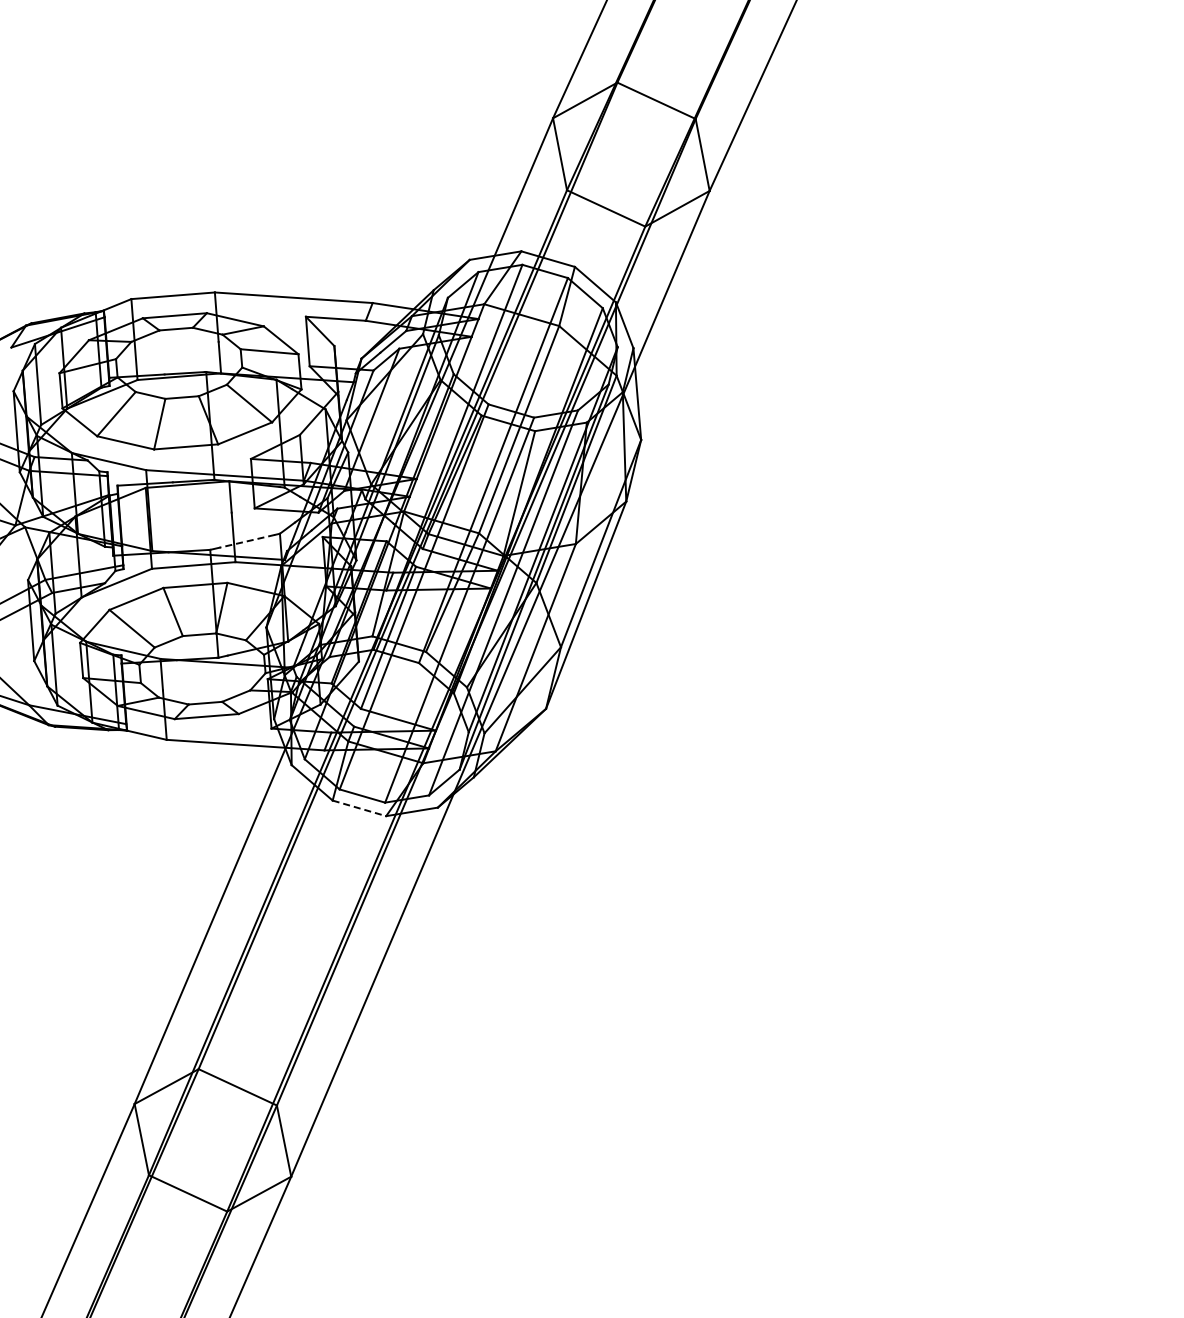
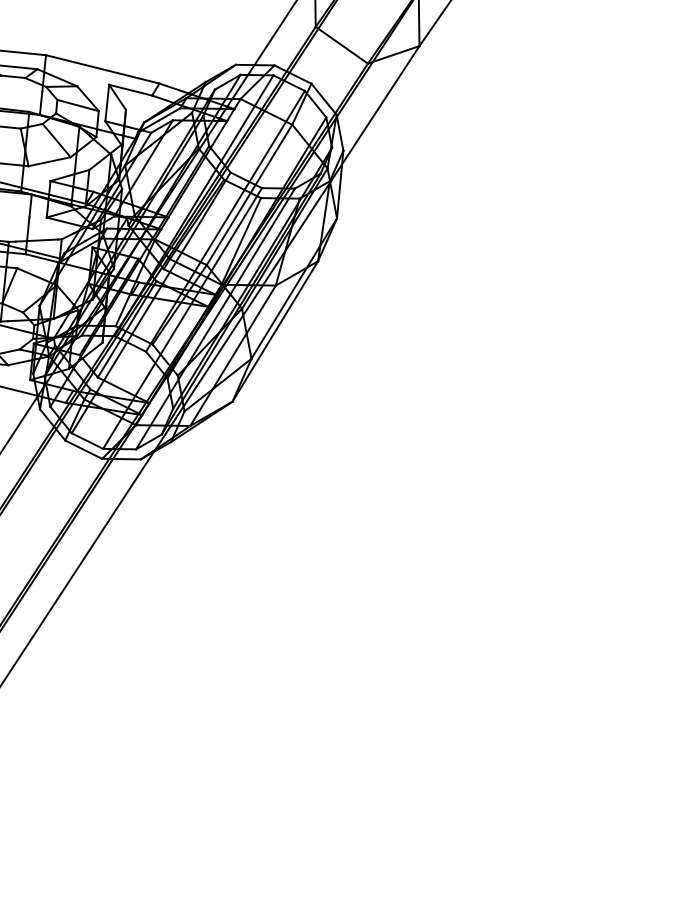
line: (246, 541) -> (36, 240), dashed -> solid
line: (359, 808) -> (83, 449), dashed -> solid

